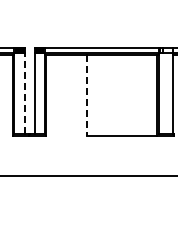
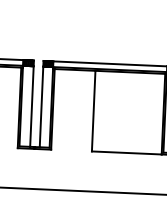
line: (25, 93) -> (32, 106), dashed -> solid
line: (87, 95) -> (94, 111), dashed -> solid

